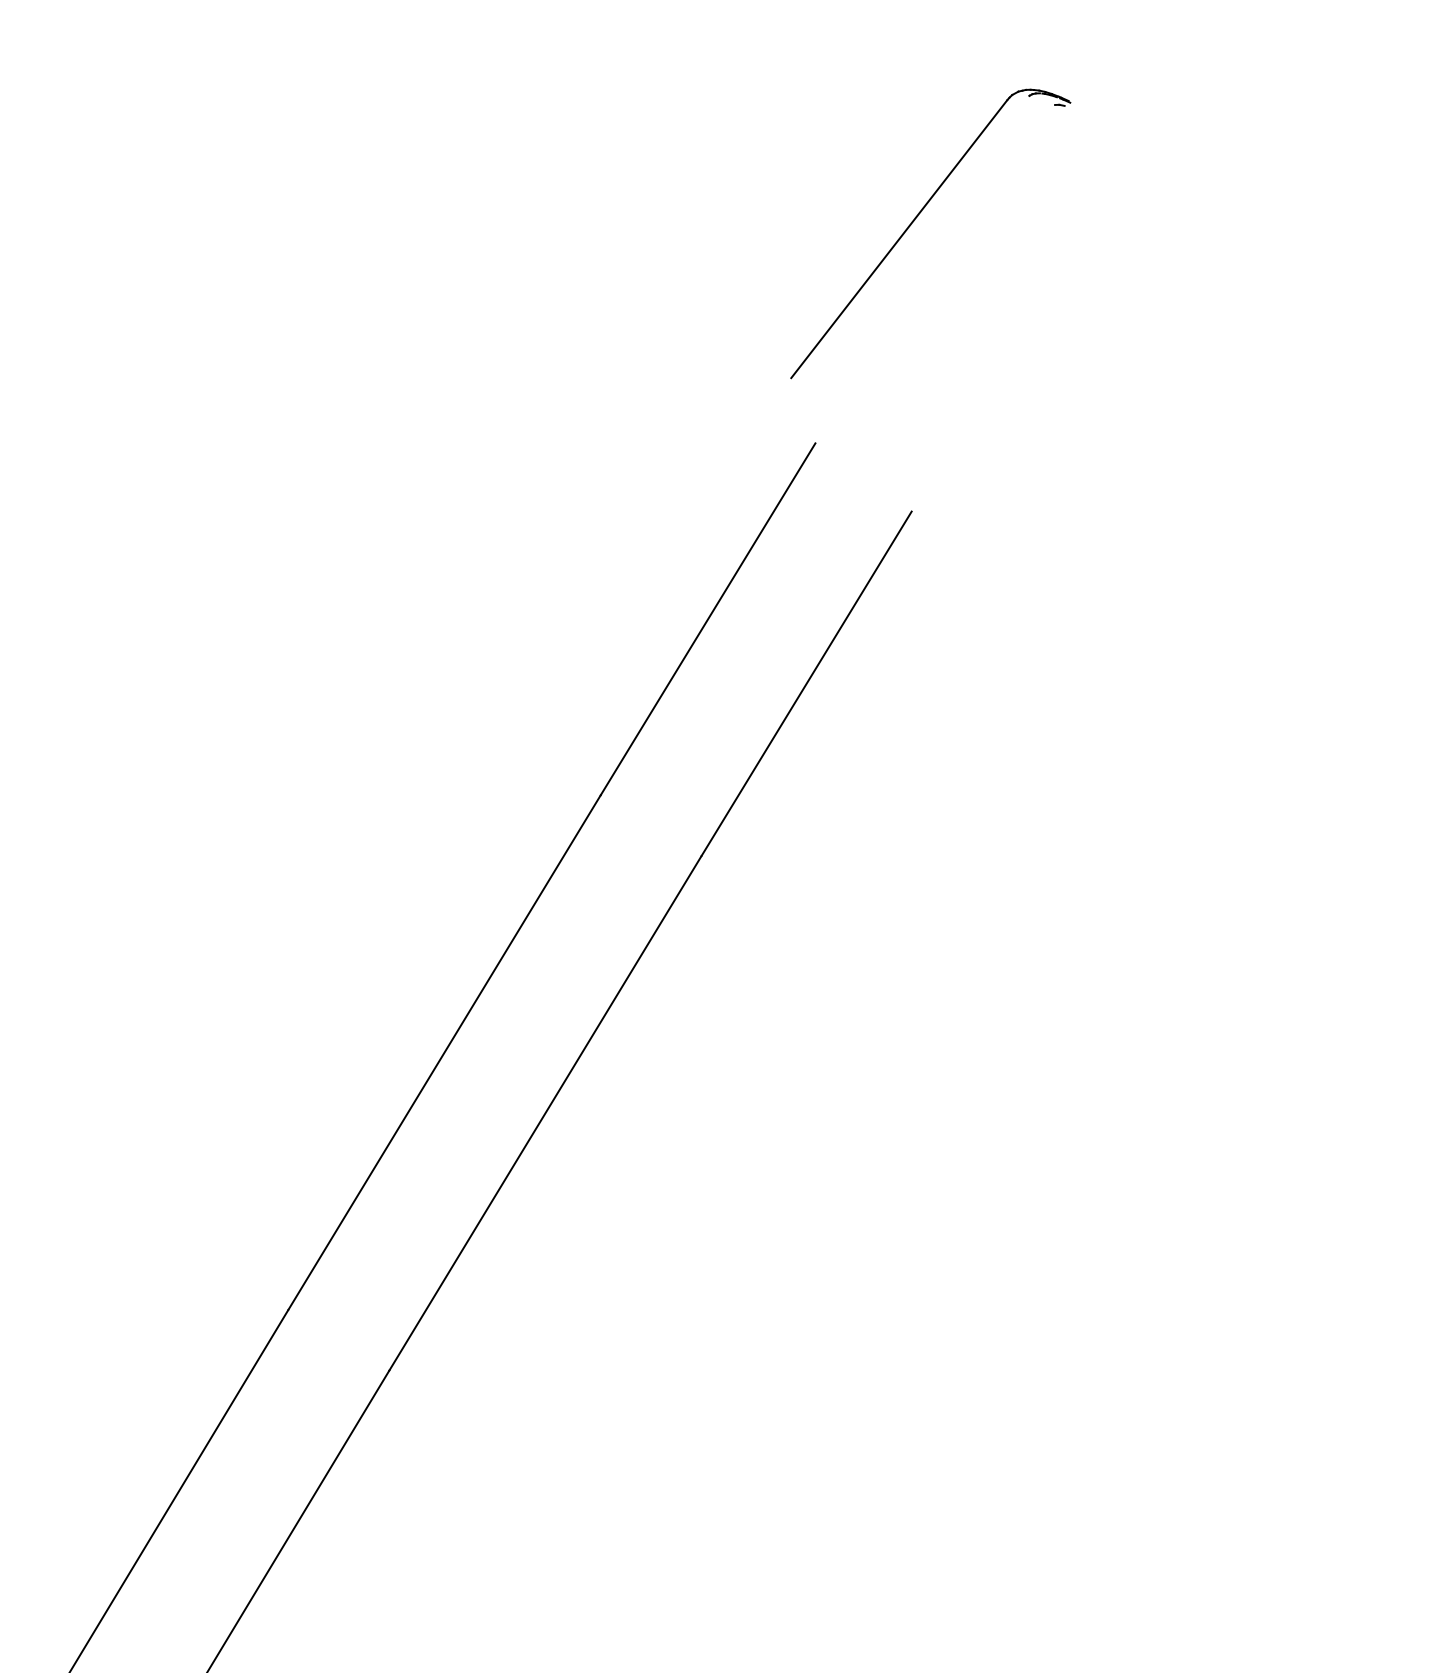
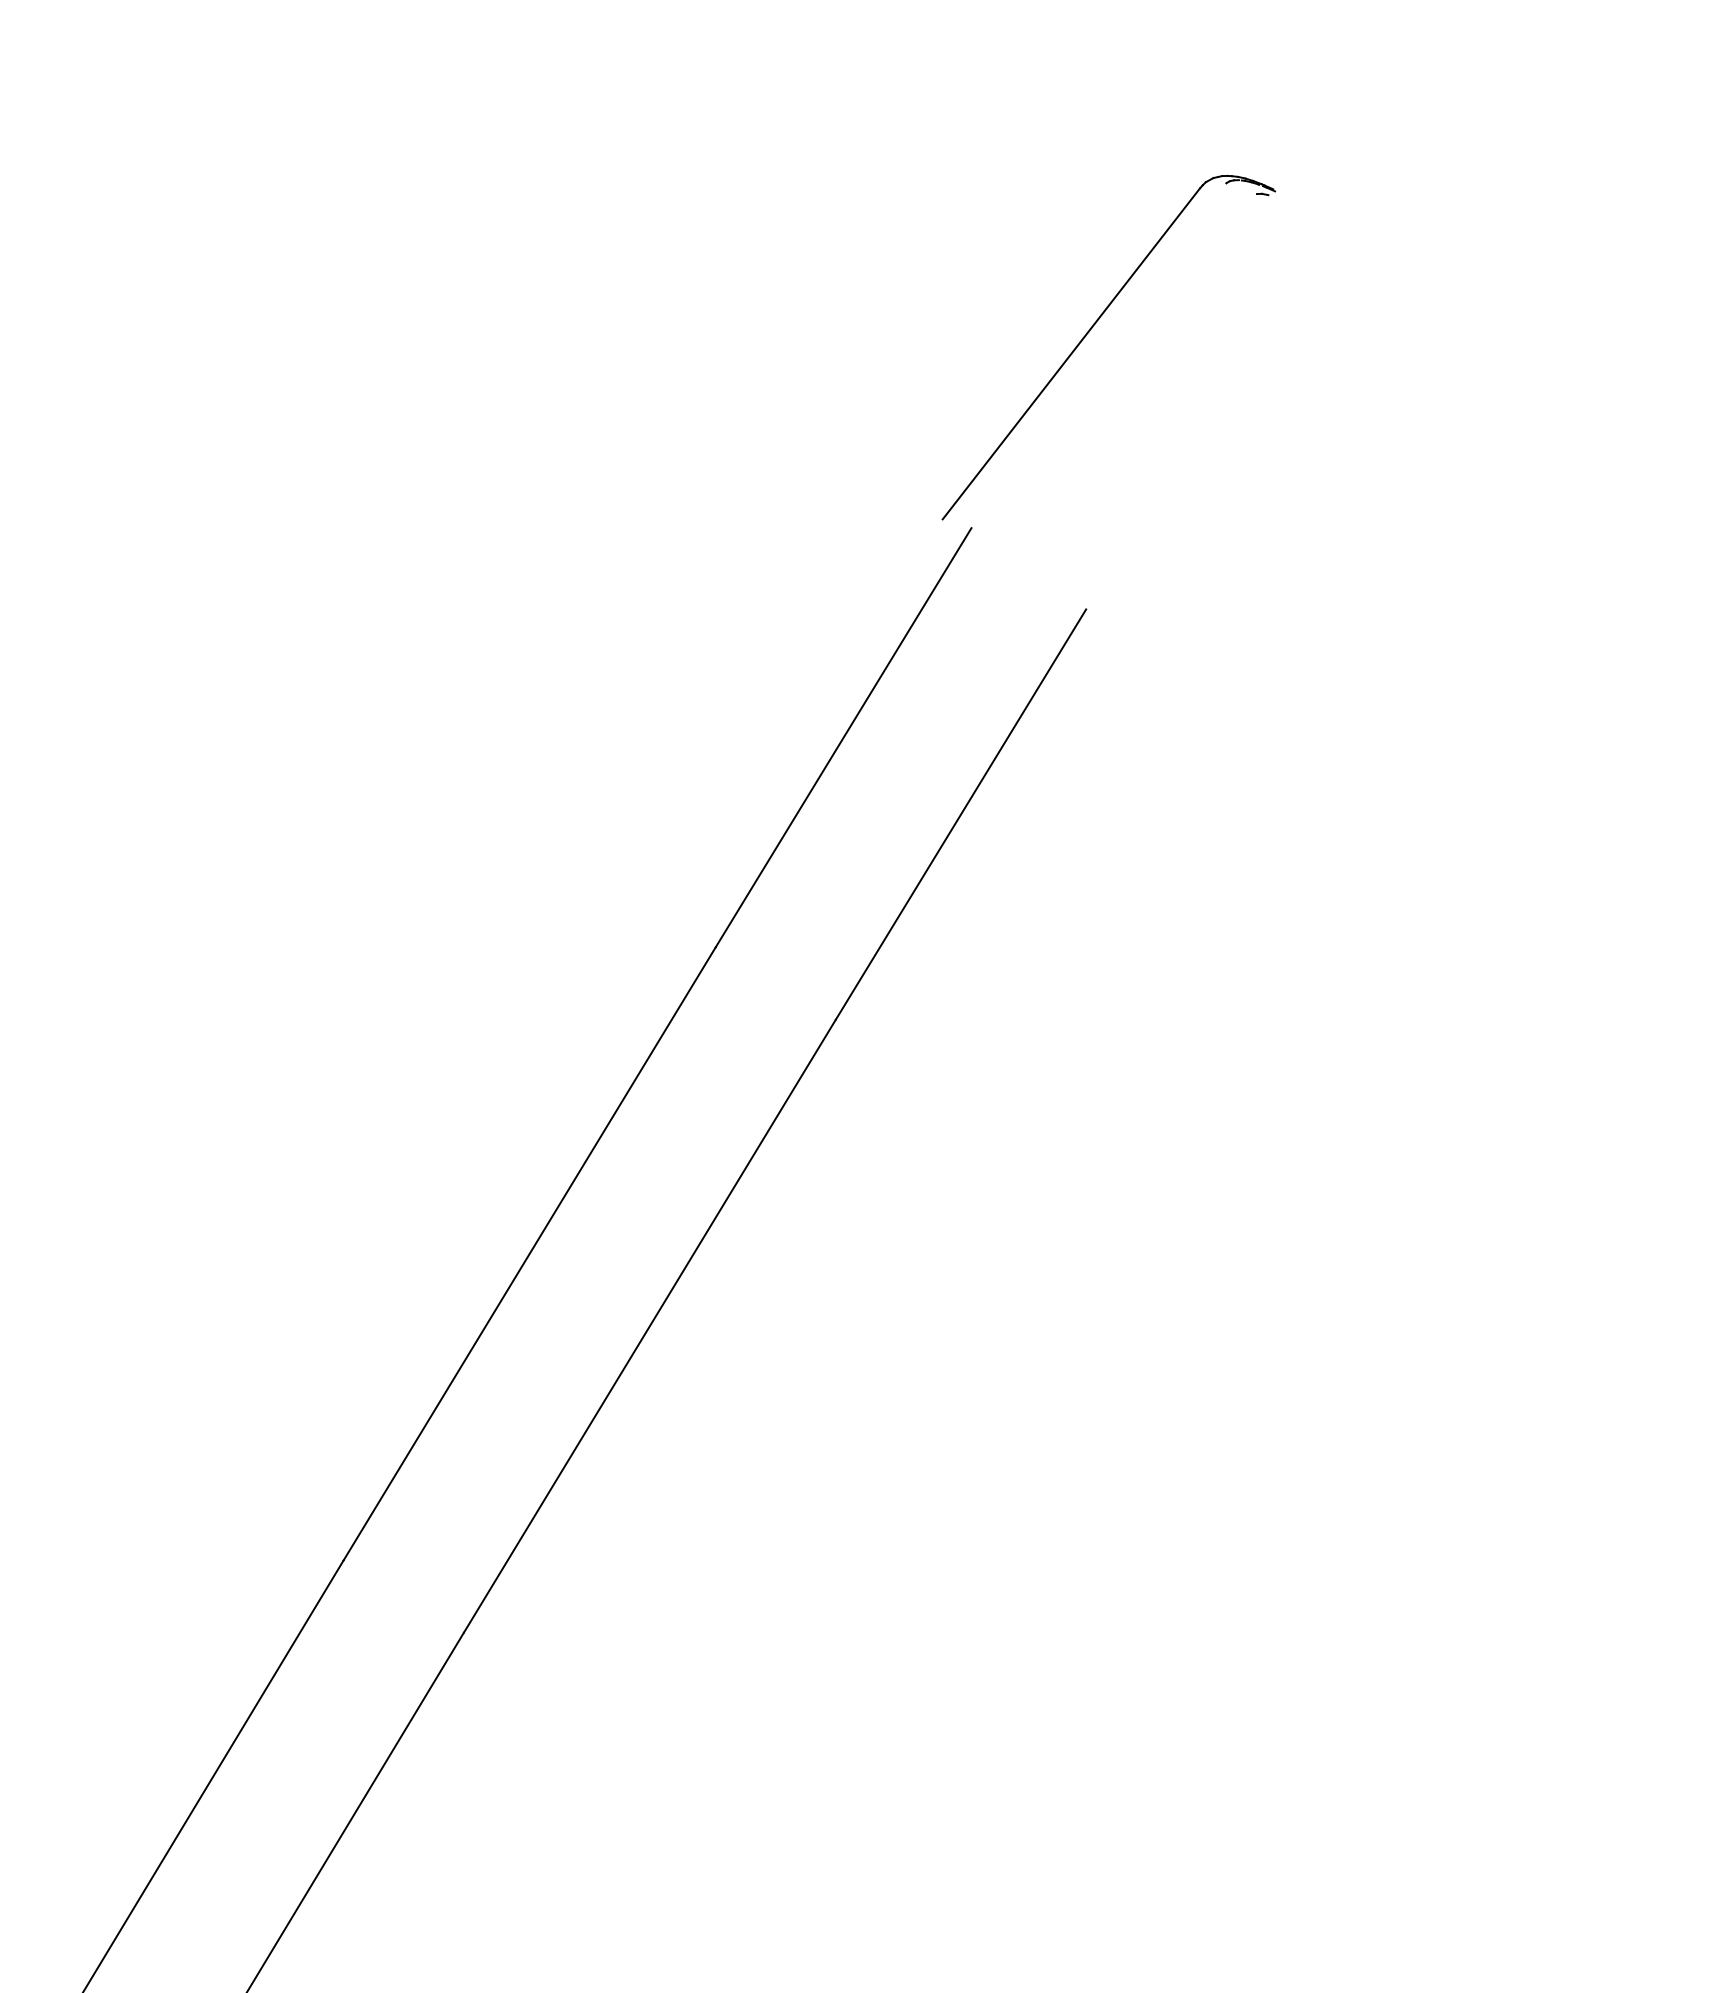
part: (914, 221) -> (1089, 332), moved

